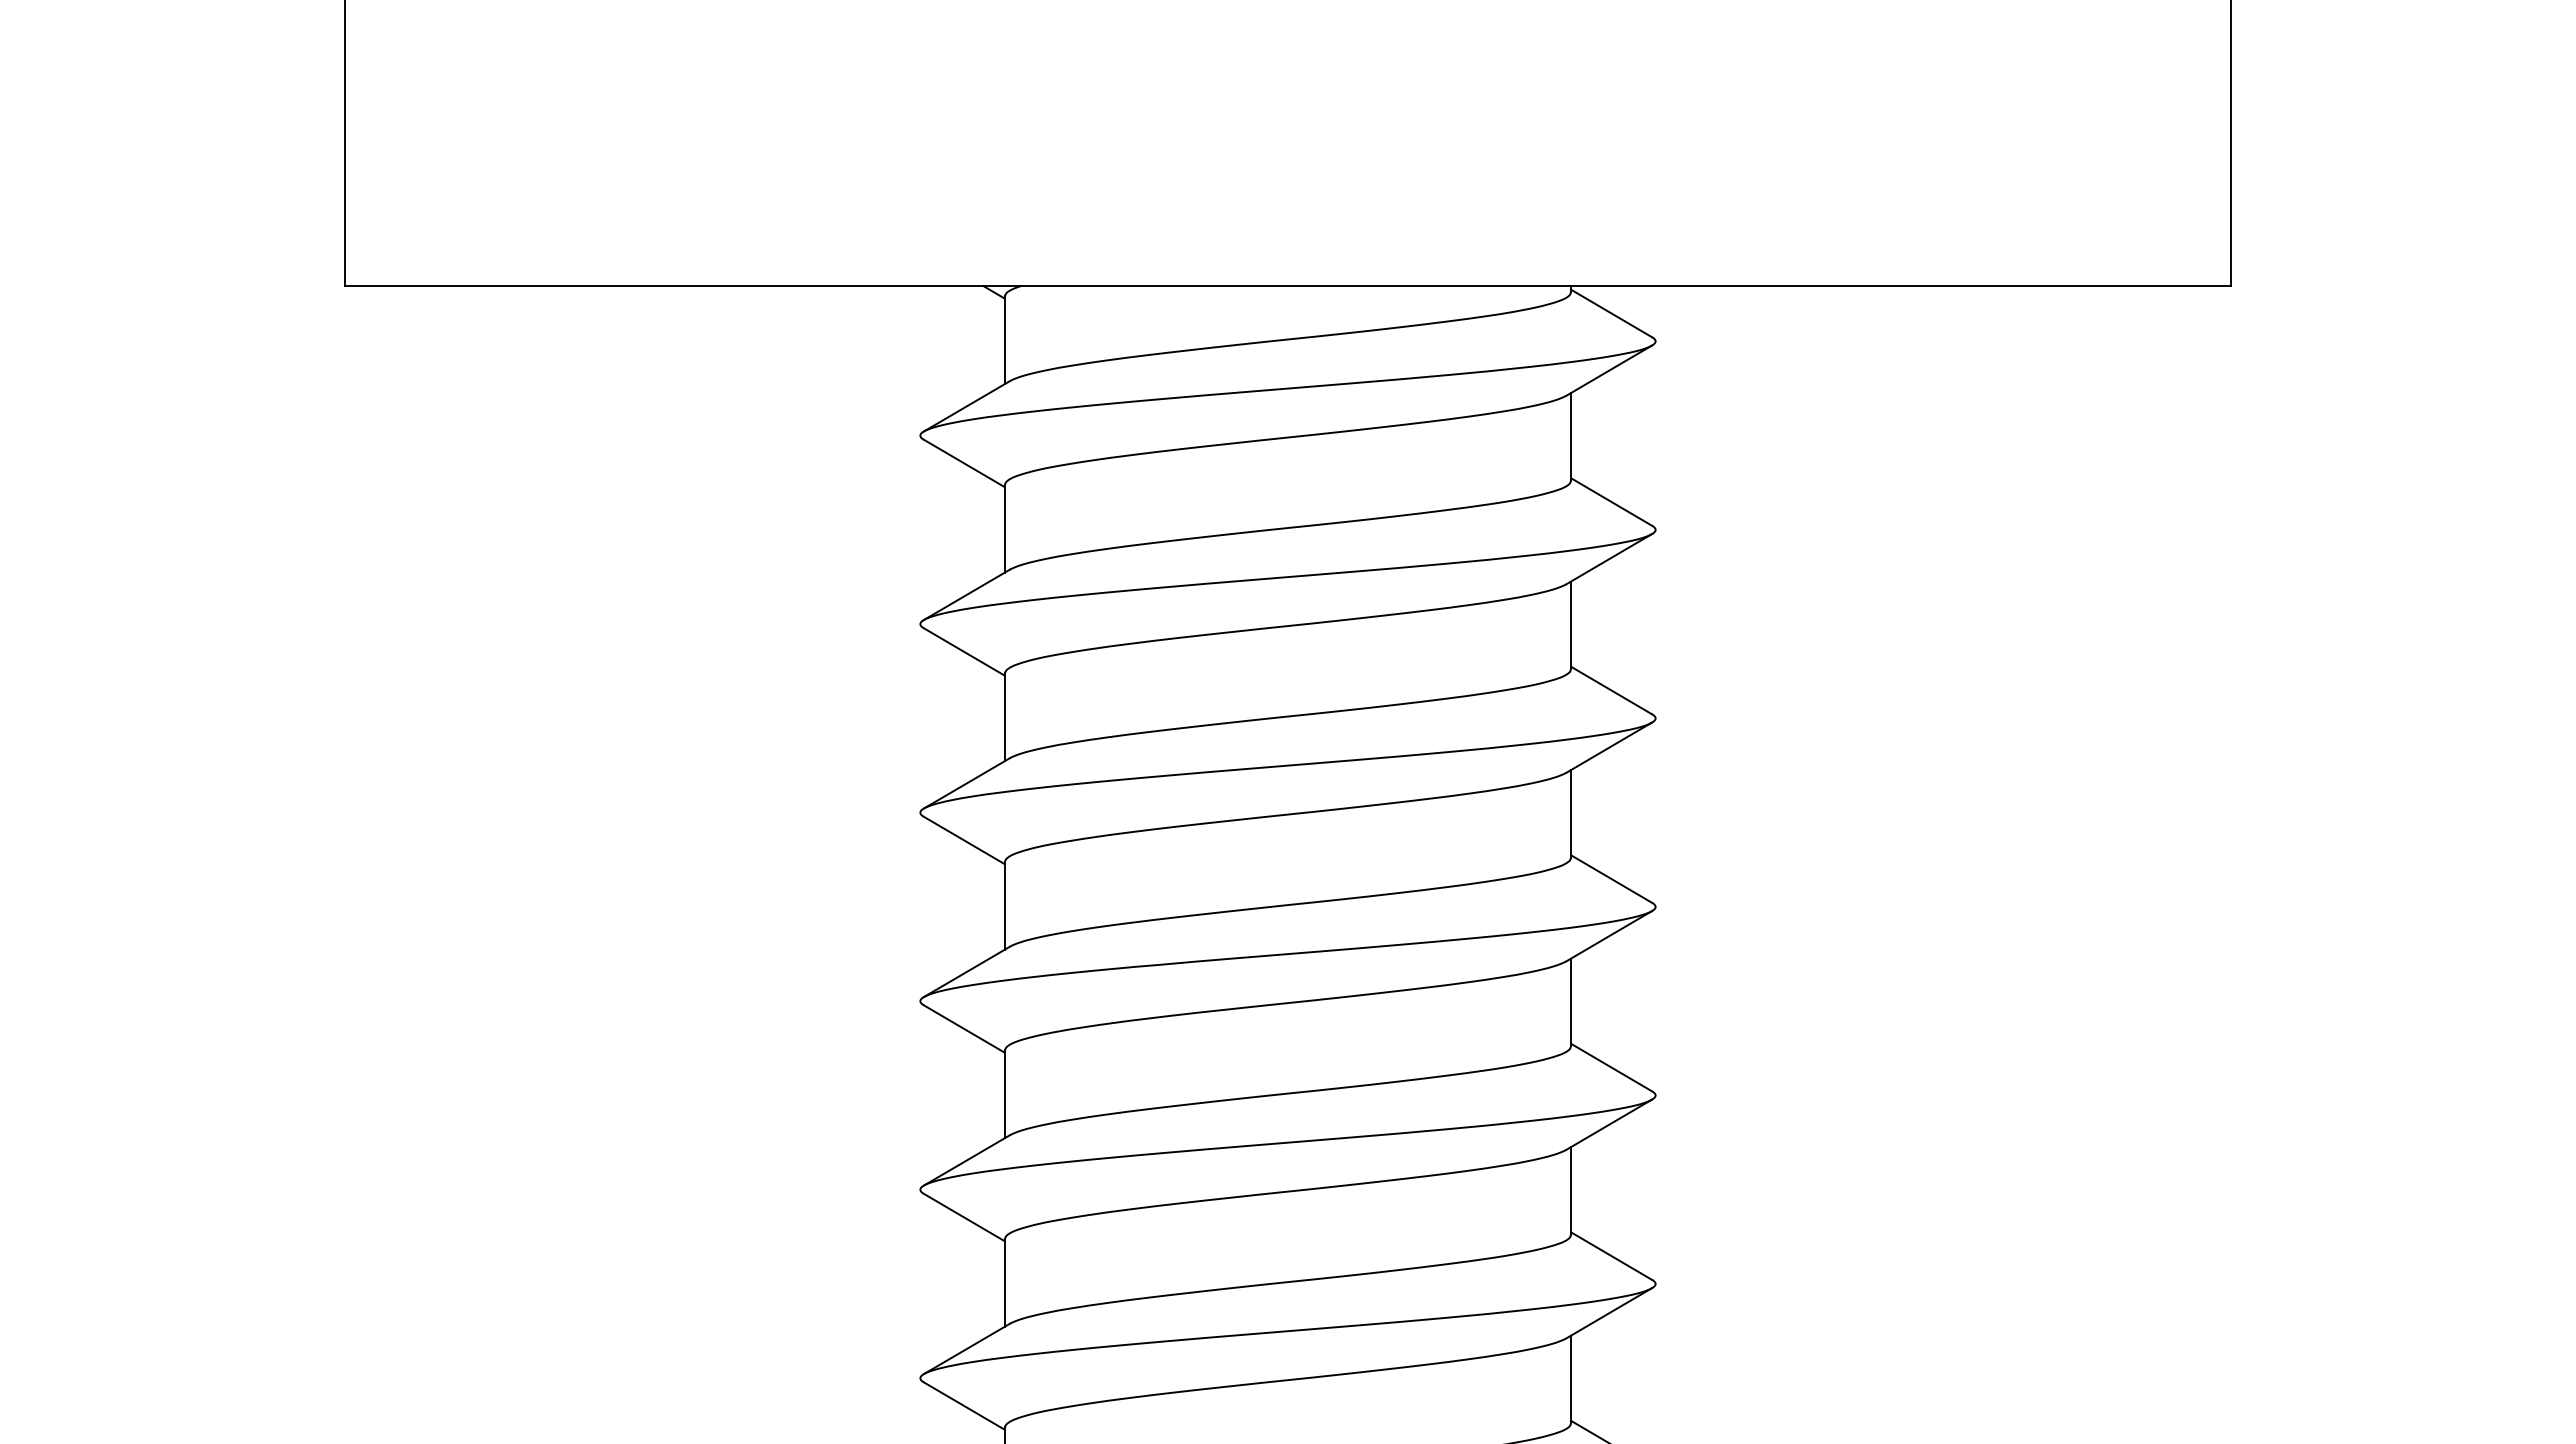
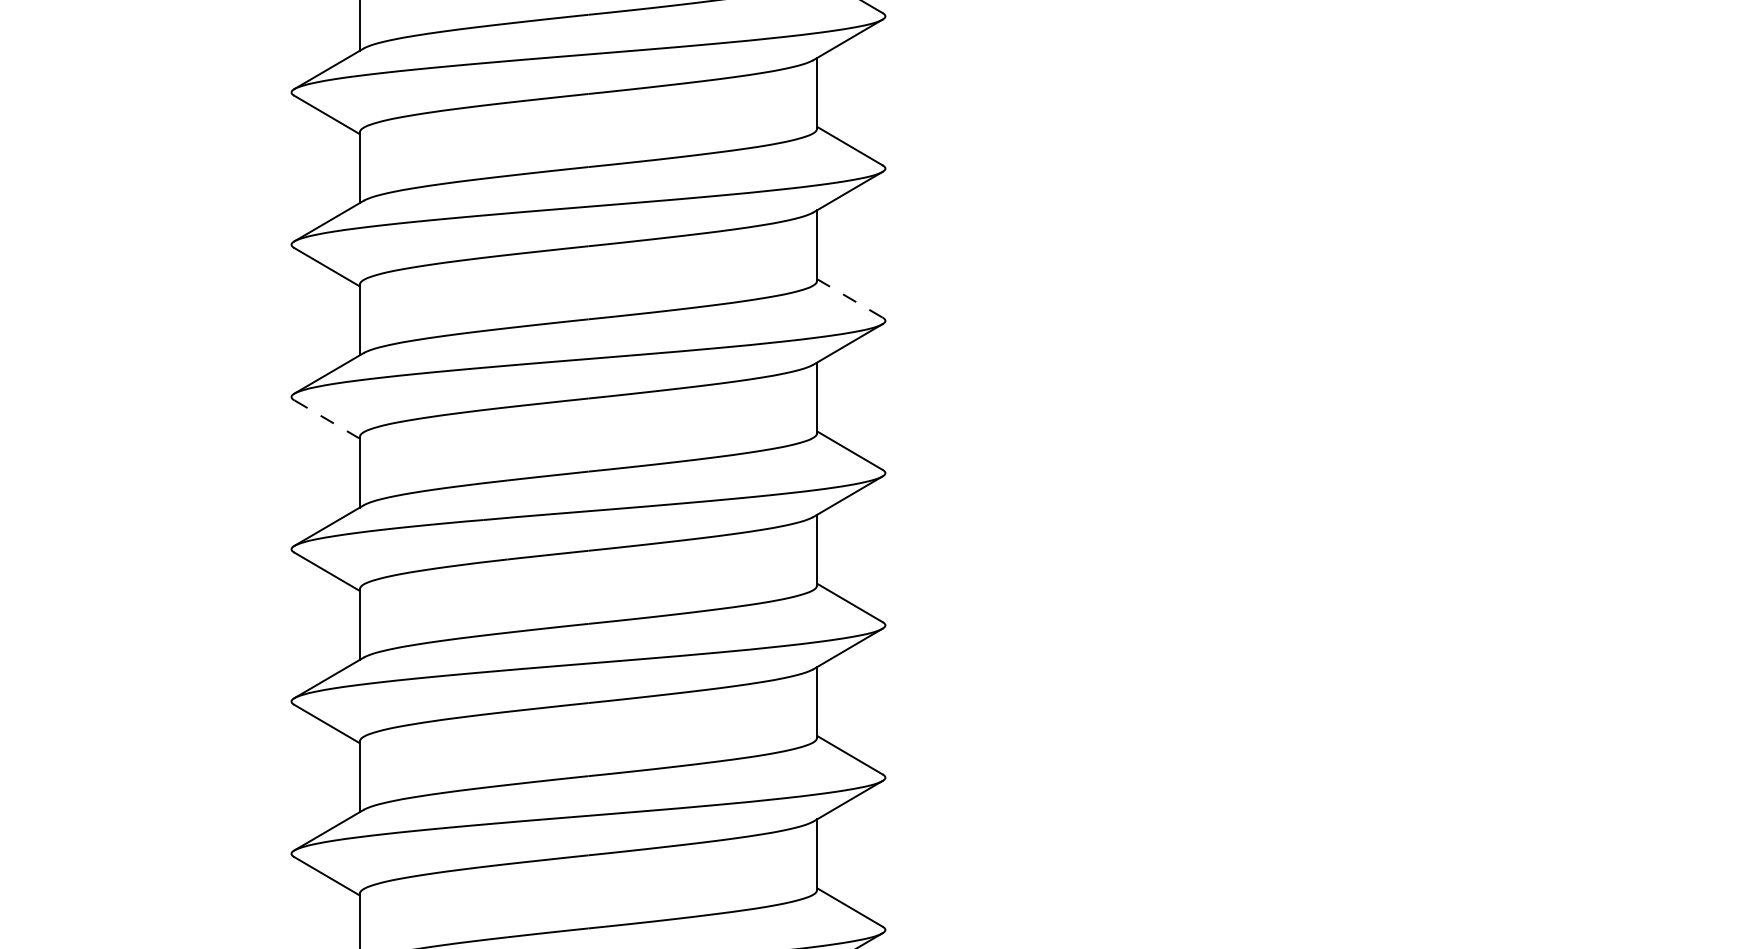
line: (1611, 690) -> (849, 298), solid -> dashed
line: (964, 840) -> (327, 419), solid -> dashed

